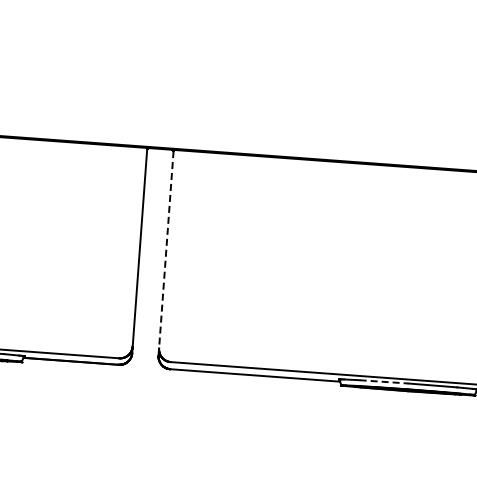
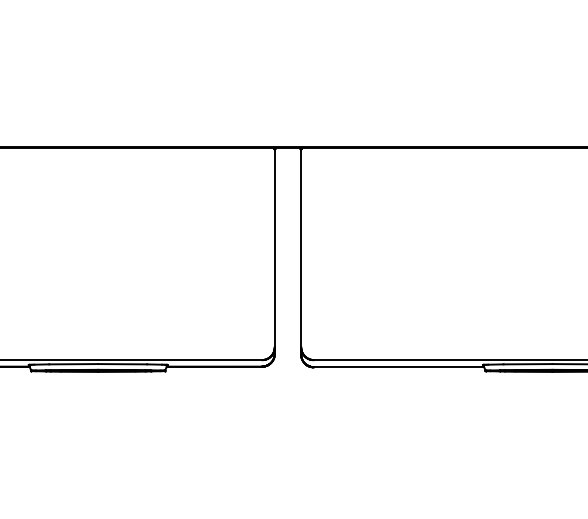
line: (166, 249) -> (301, 248), dashed -> solid
line: (384, 382) -> (528, 364), dashed -> solid

